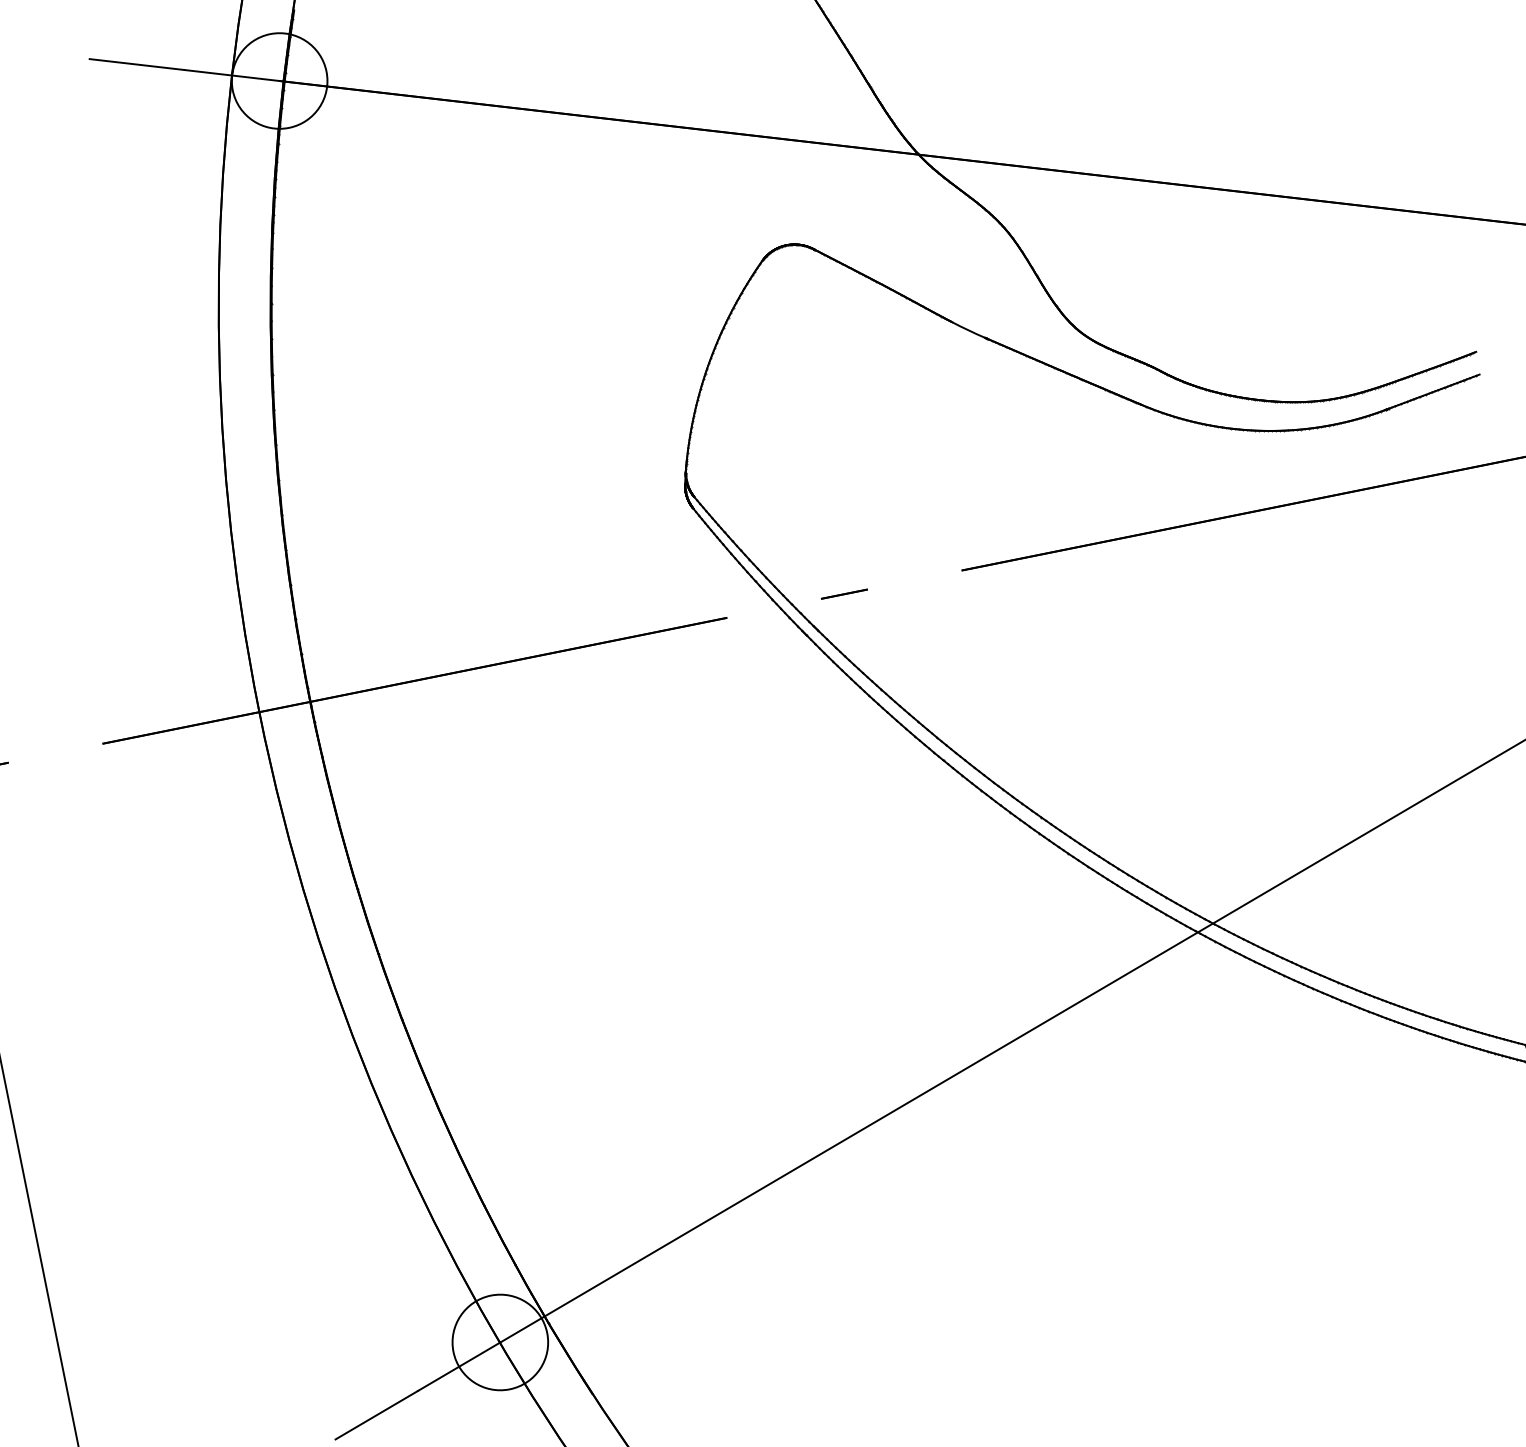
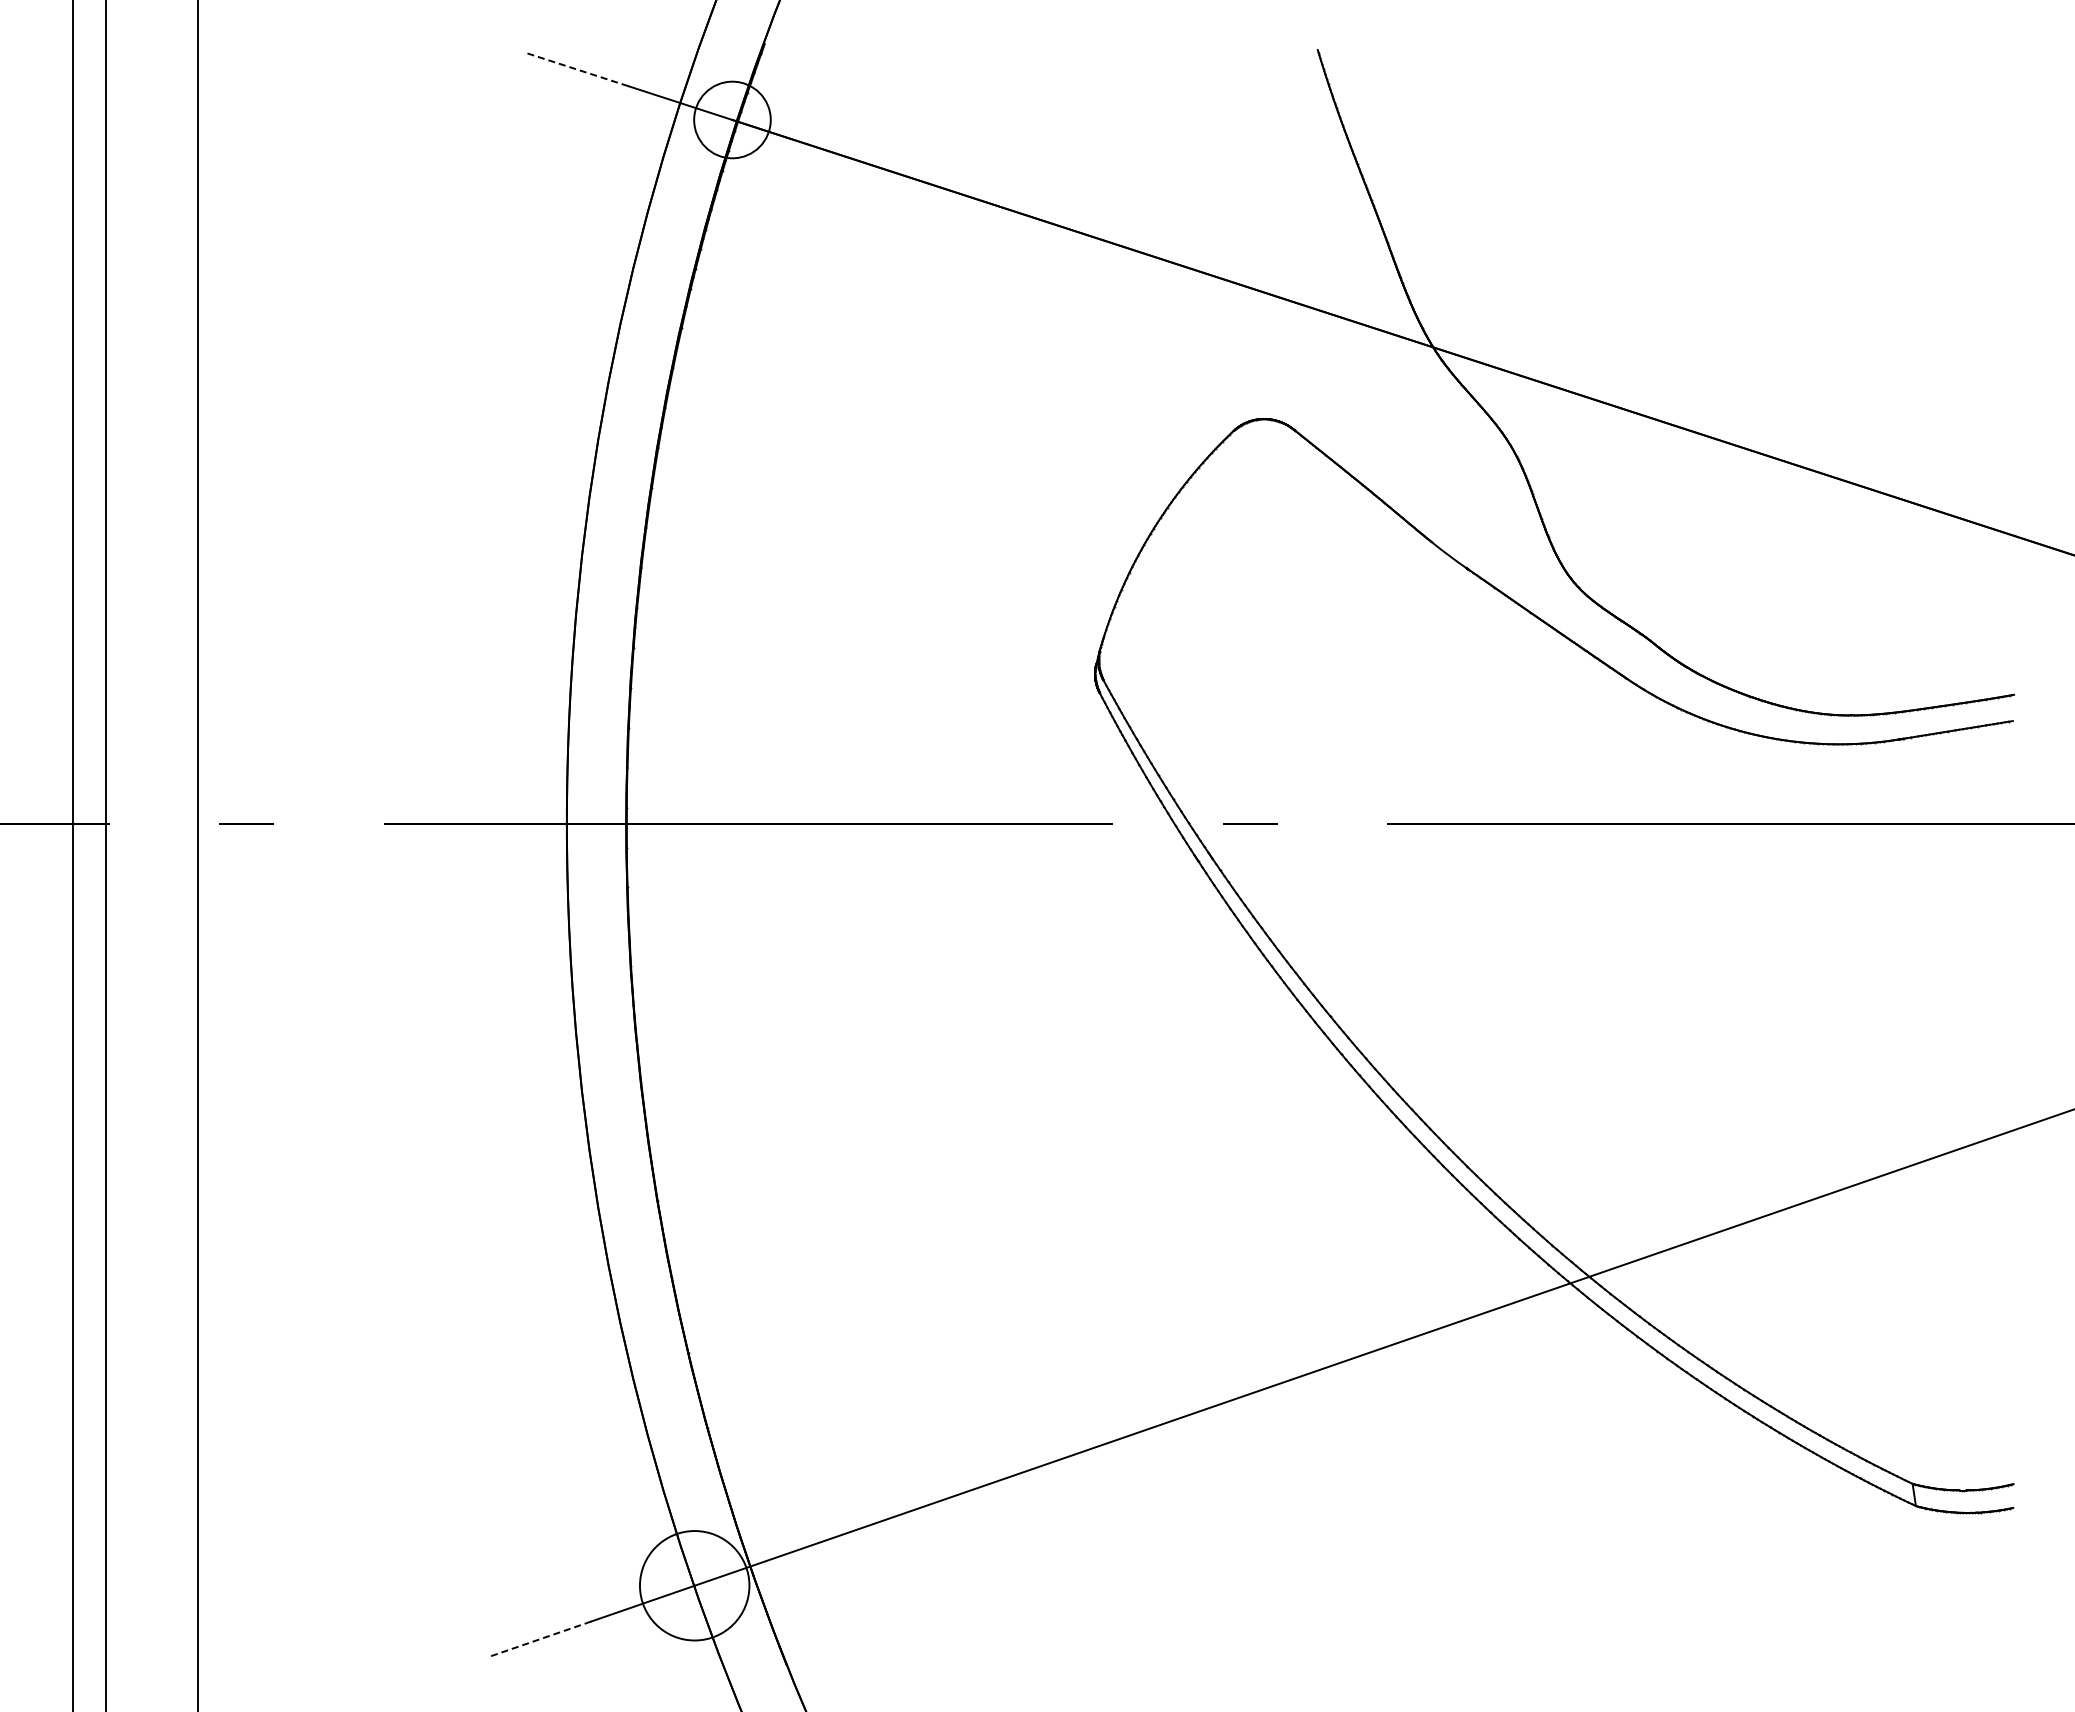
line: (137, 64) -> (576, 69), solid -> dashed
circle: (279, 80) -> (732, 119), size x0.7
line: (376, 1415) -> (539, 1639), solid -> dashed

